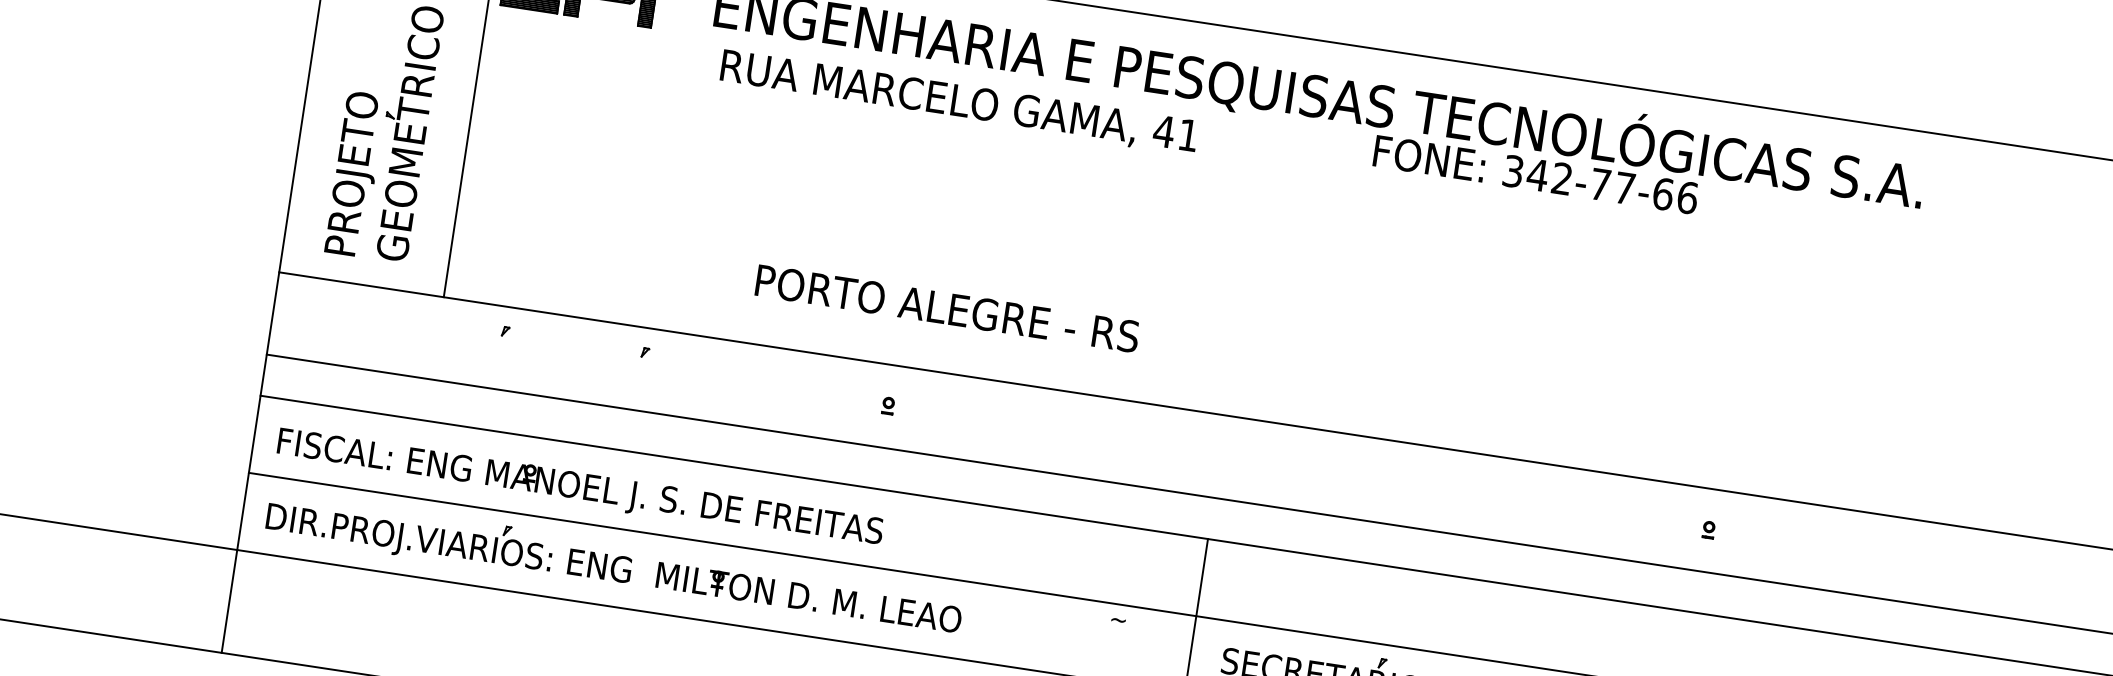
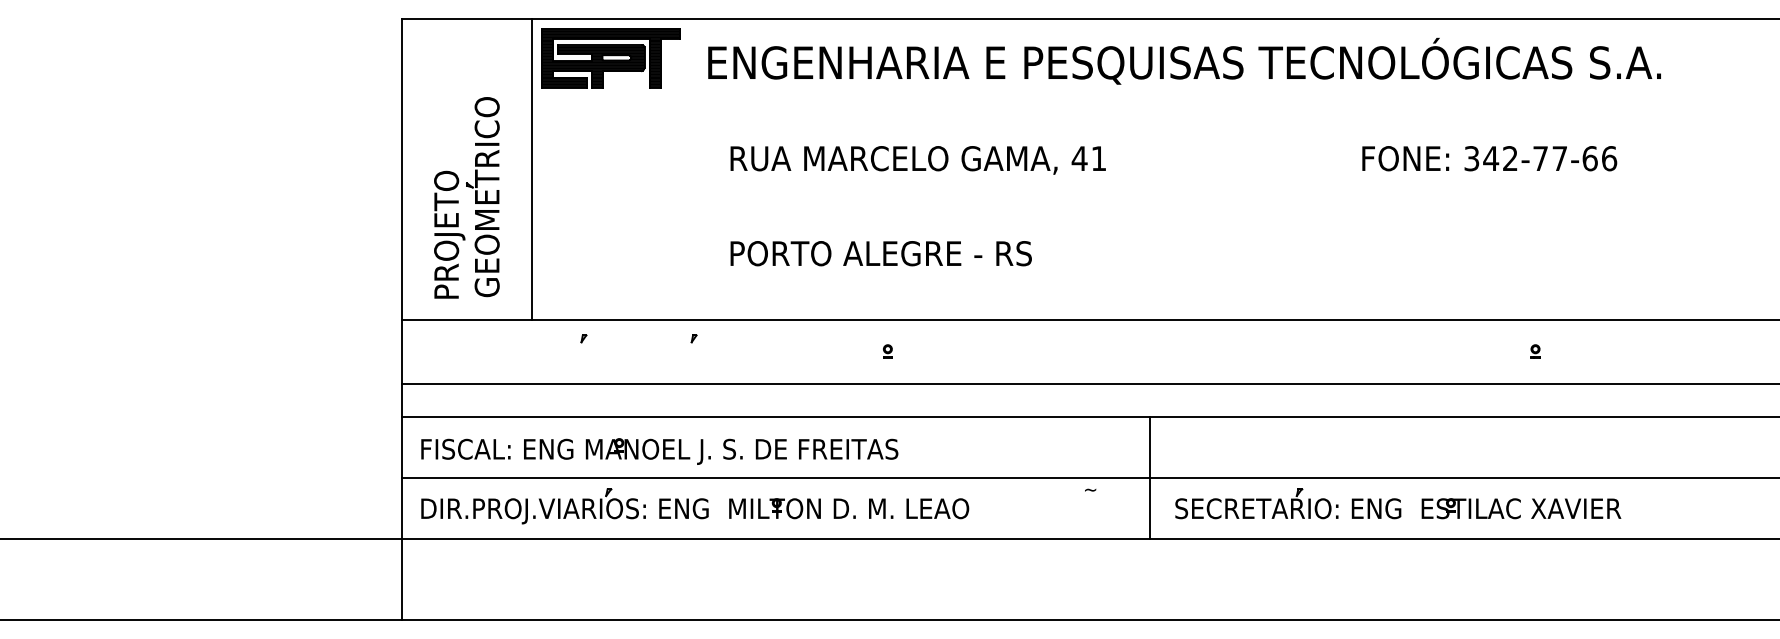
text: (958, 102) -> (917, 160), moved
text: (1535, 174) -> (1489, 158), moved
text: (946, 308) -> (880, 253), moved

